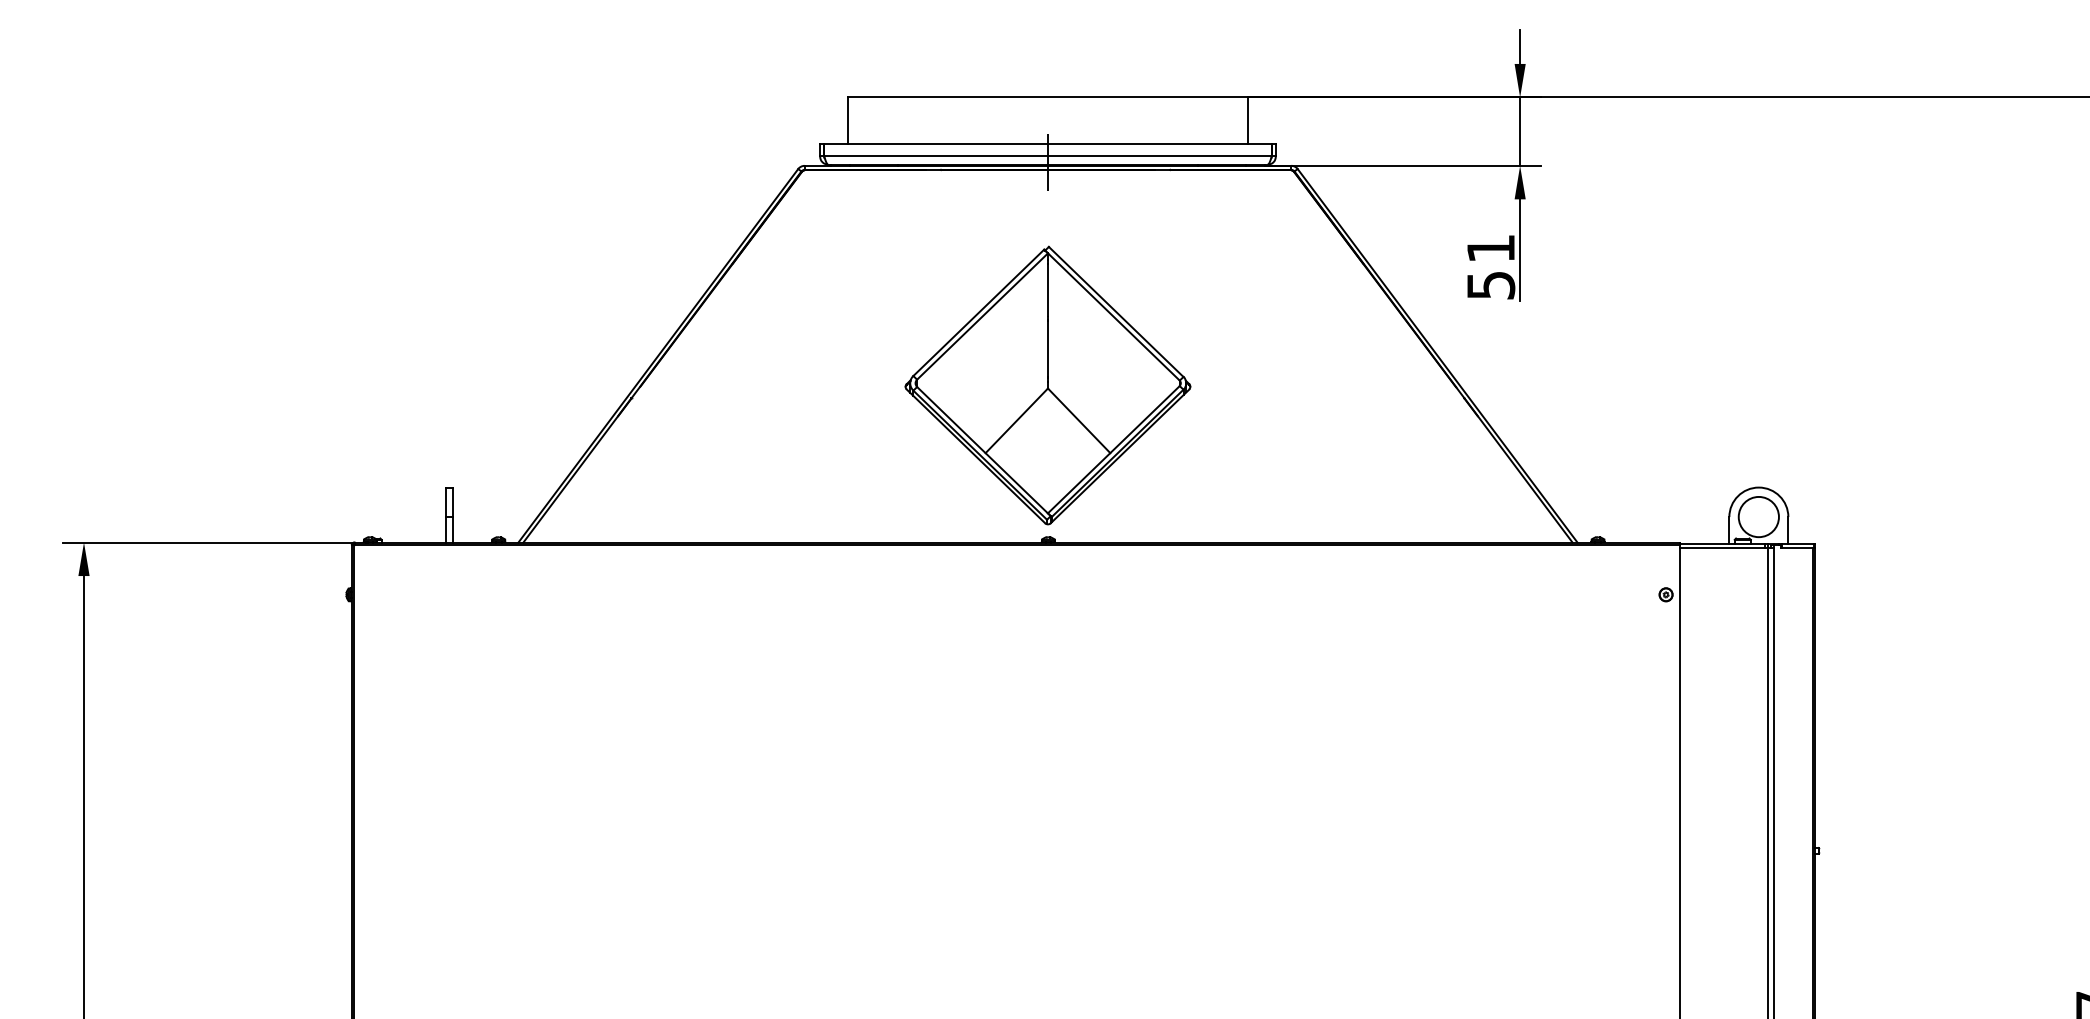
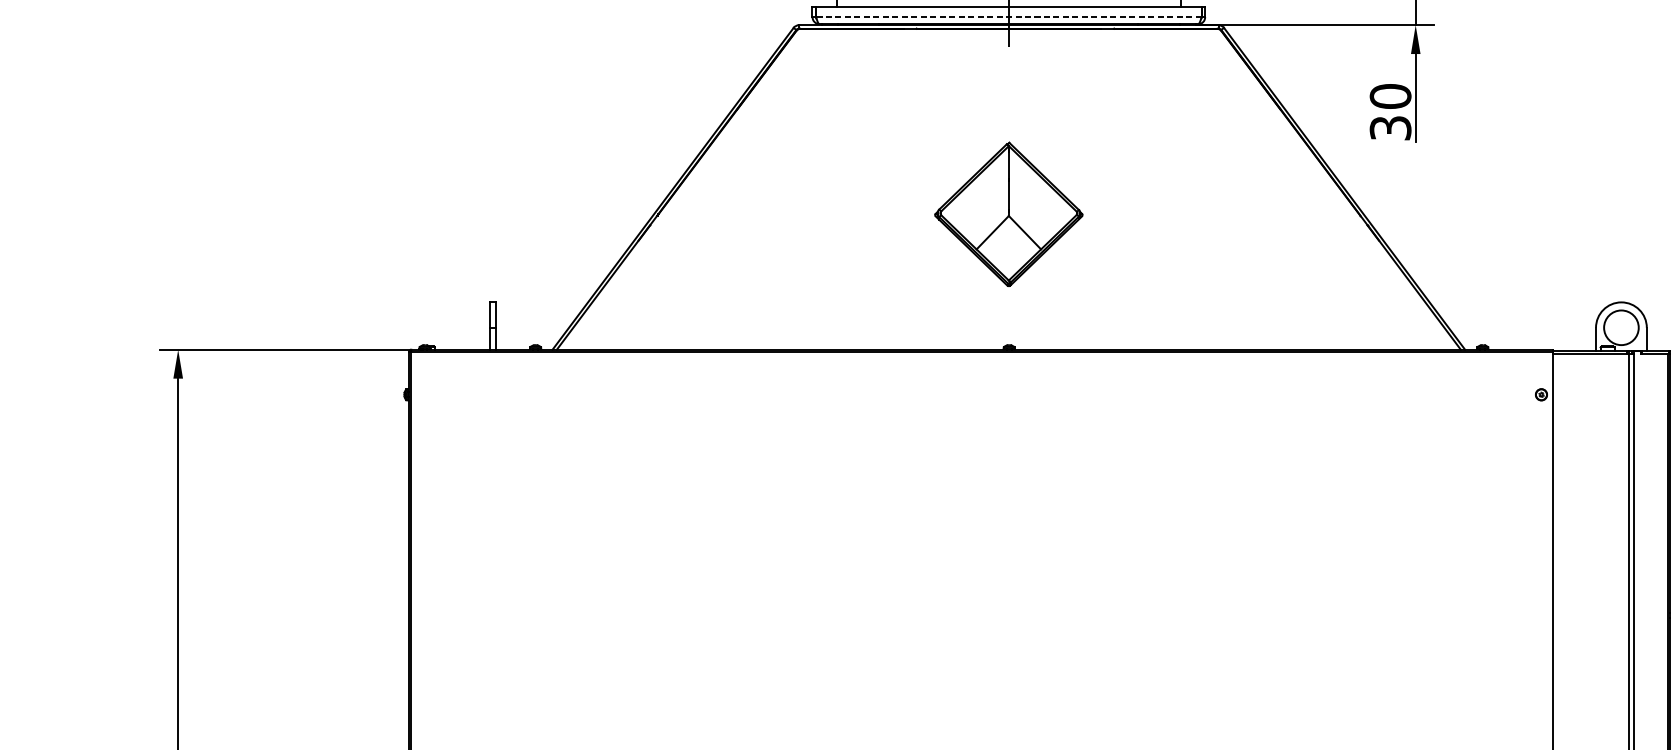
line: (1047, 156) -> (1008, 17), solid -> dashed
text: (1490, 266) -> (1390, 111), 51 -> 30
part: (1047, 385) -> (1008, 214), size x0.6

